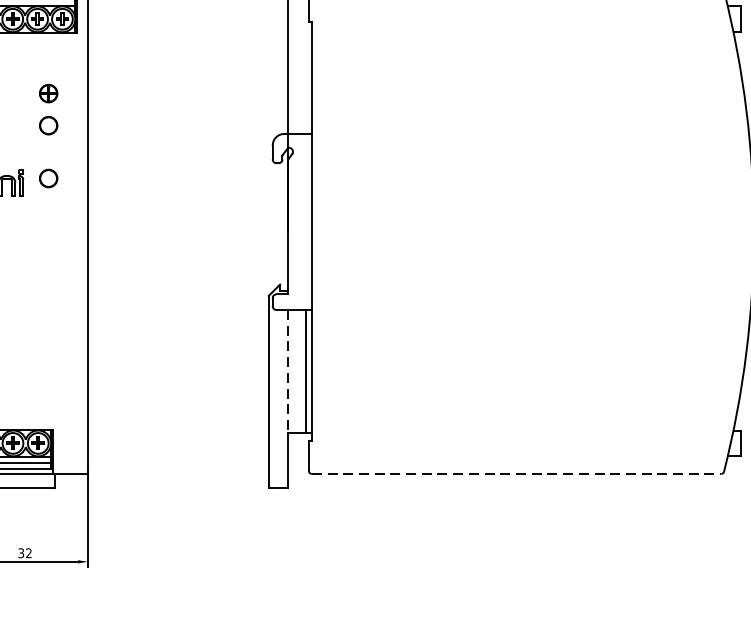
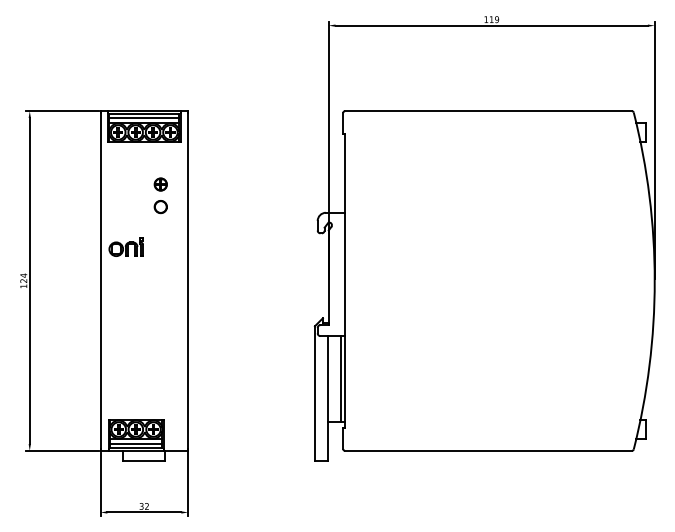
circle: (48, 179) -> (160, 244), removed
line: (288, 371) -> (328, 379), dashed -> solid
line: (517, 473) -> (489, 450), dashed -> solid

